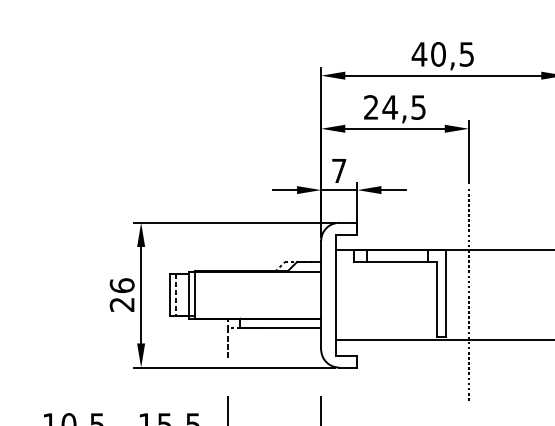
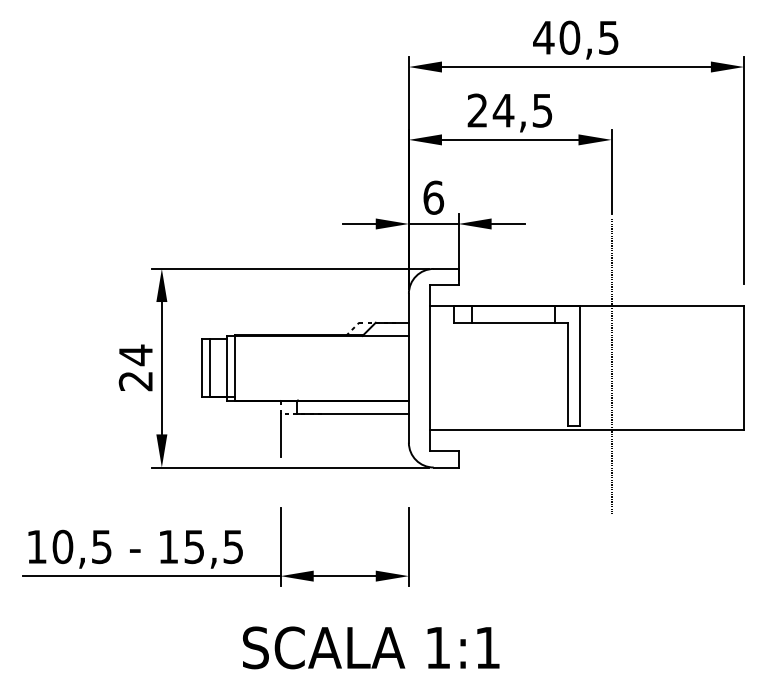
text: (339, 170) -> (433, 197), 7 -> 6
text: (121, 285) -> (135, 355), 26 -> 24
line: (176, 295) -> (210, 368), dashed -> solid
line: (227, 344) -> (280, 435), dashed -> solid

